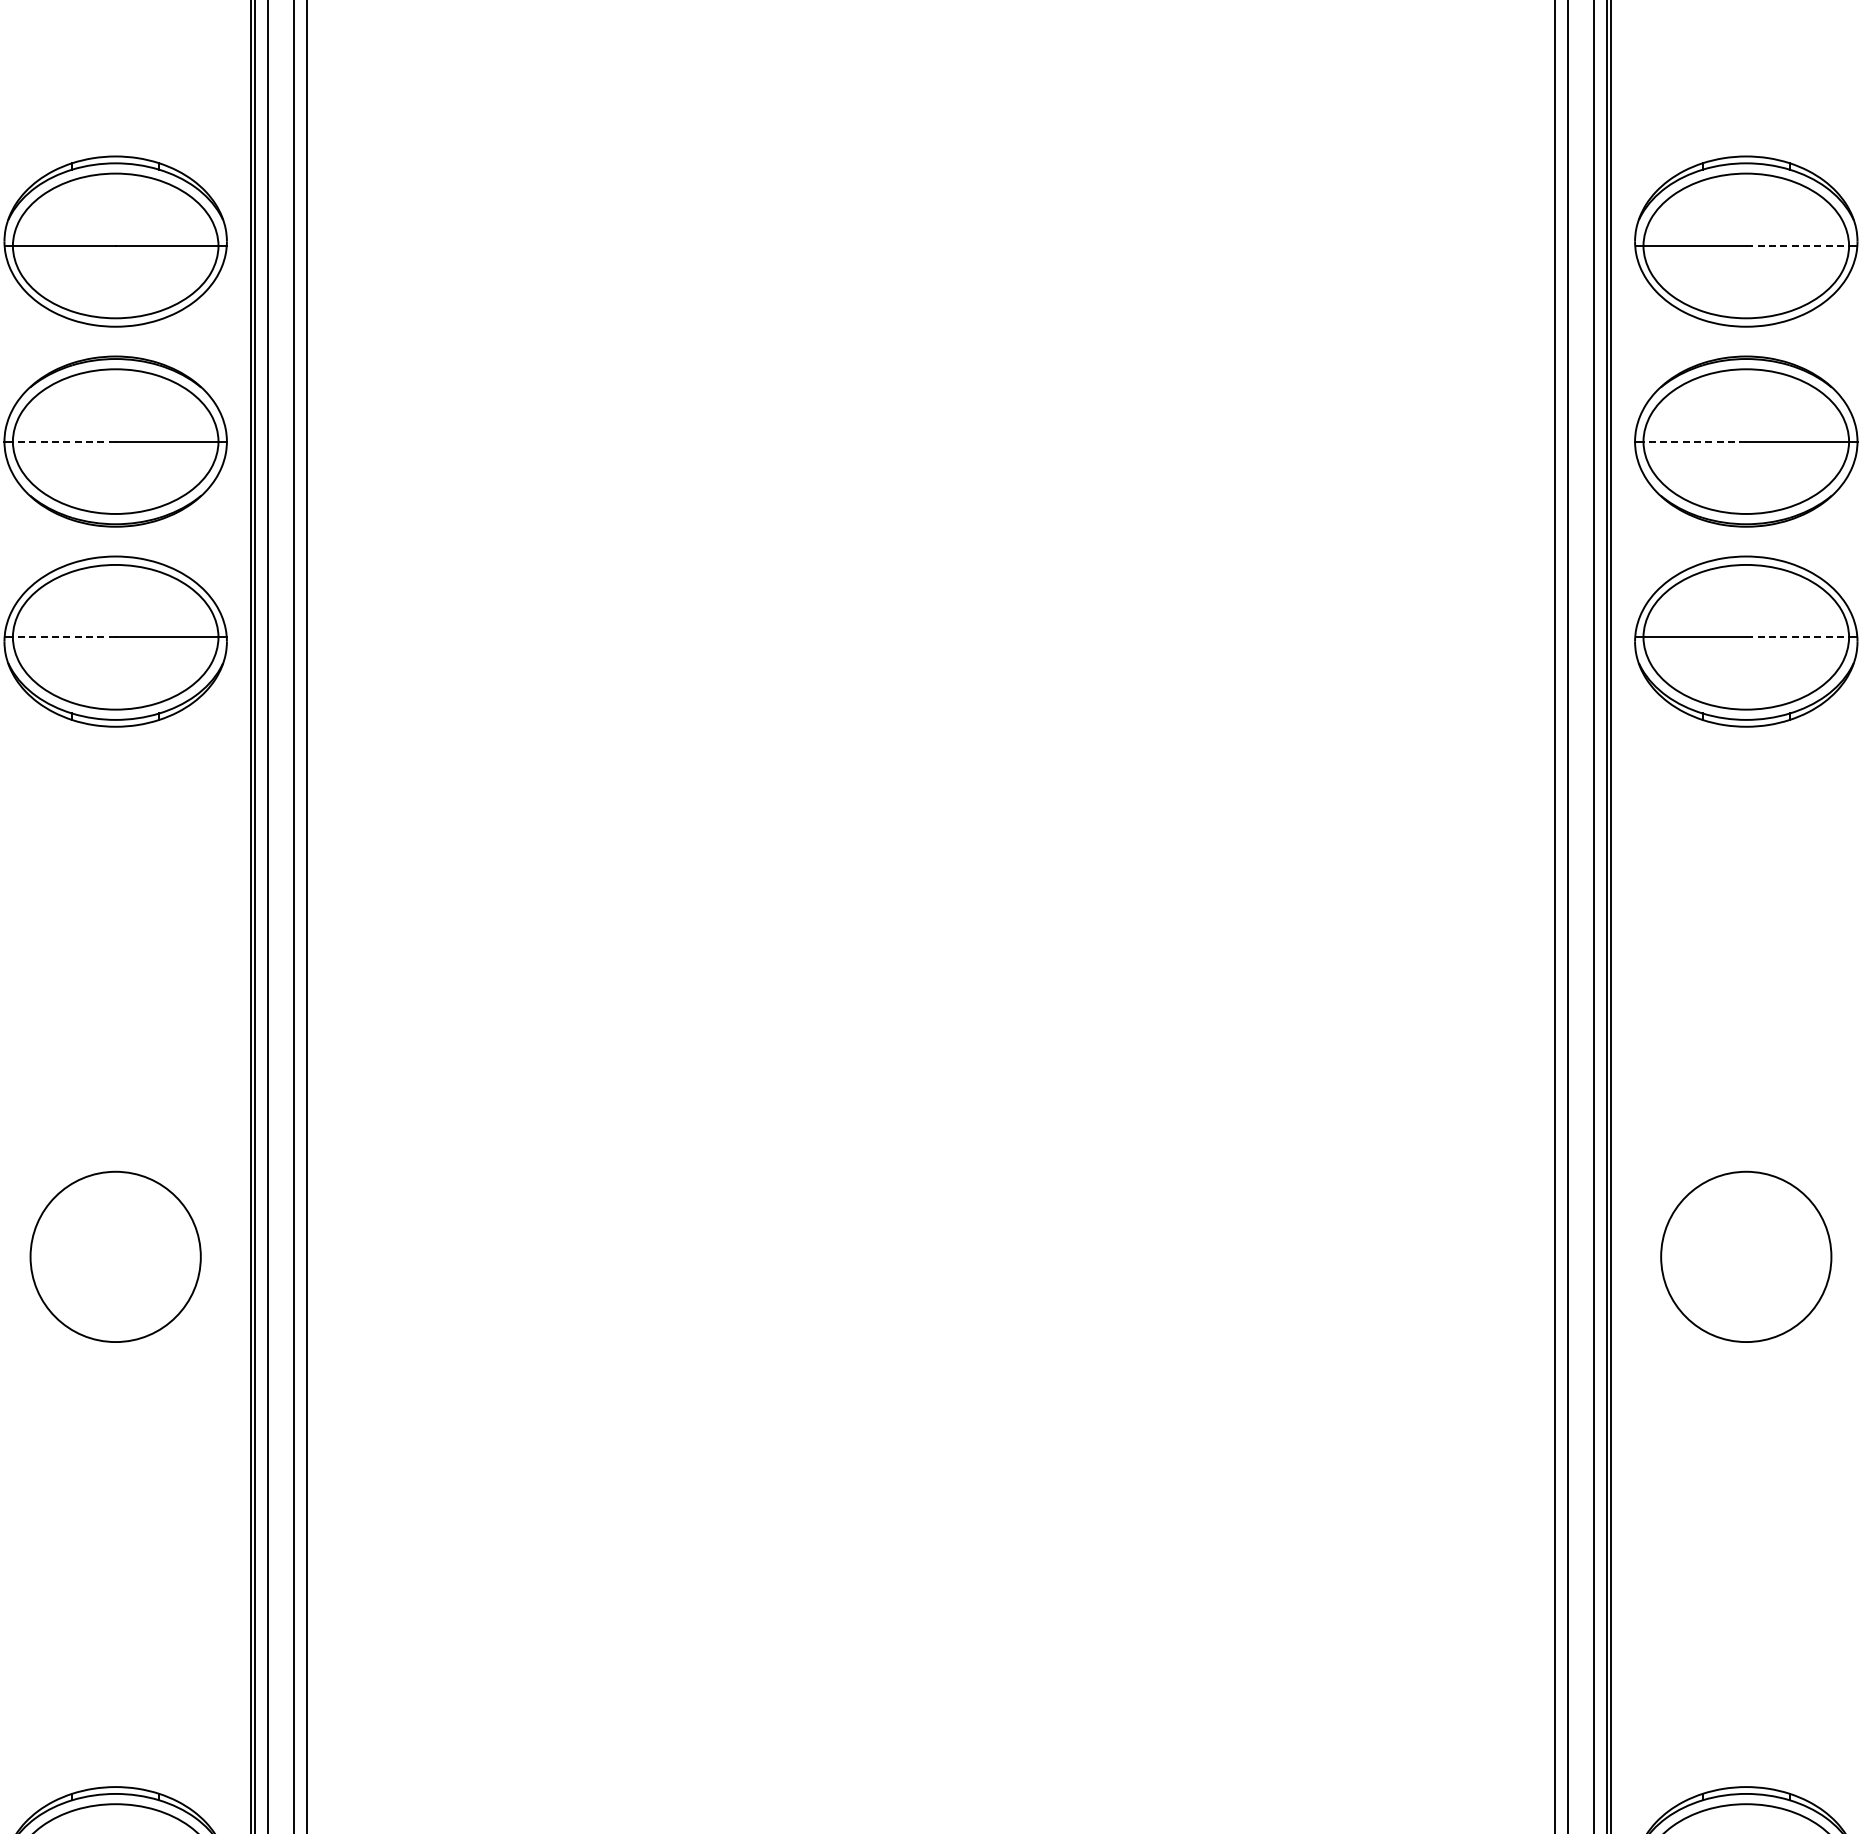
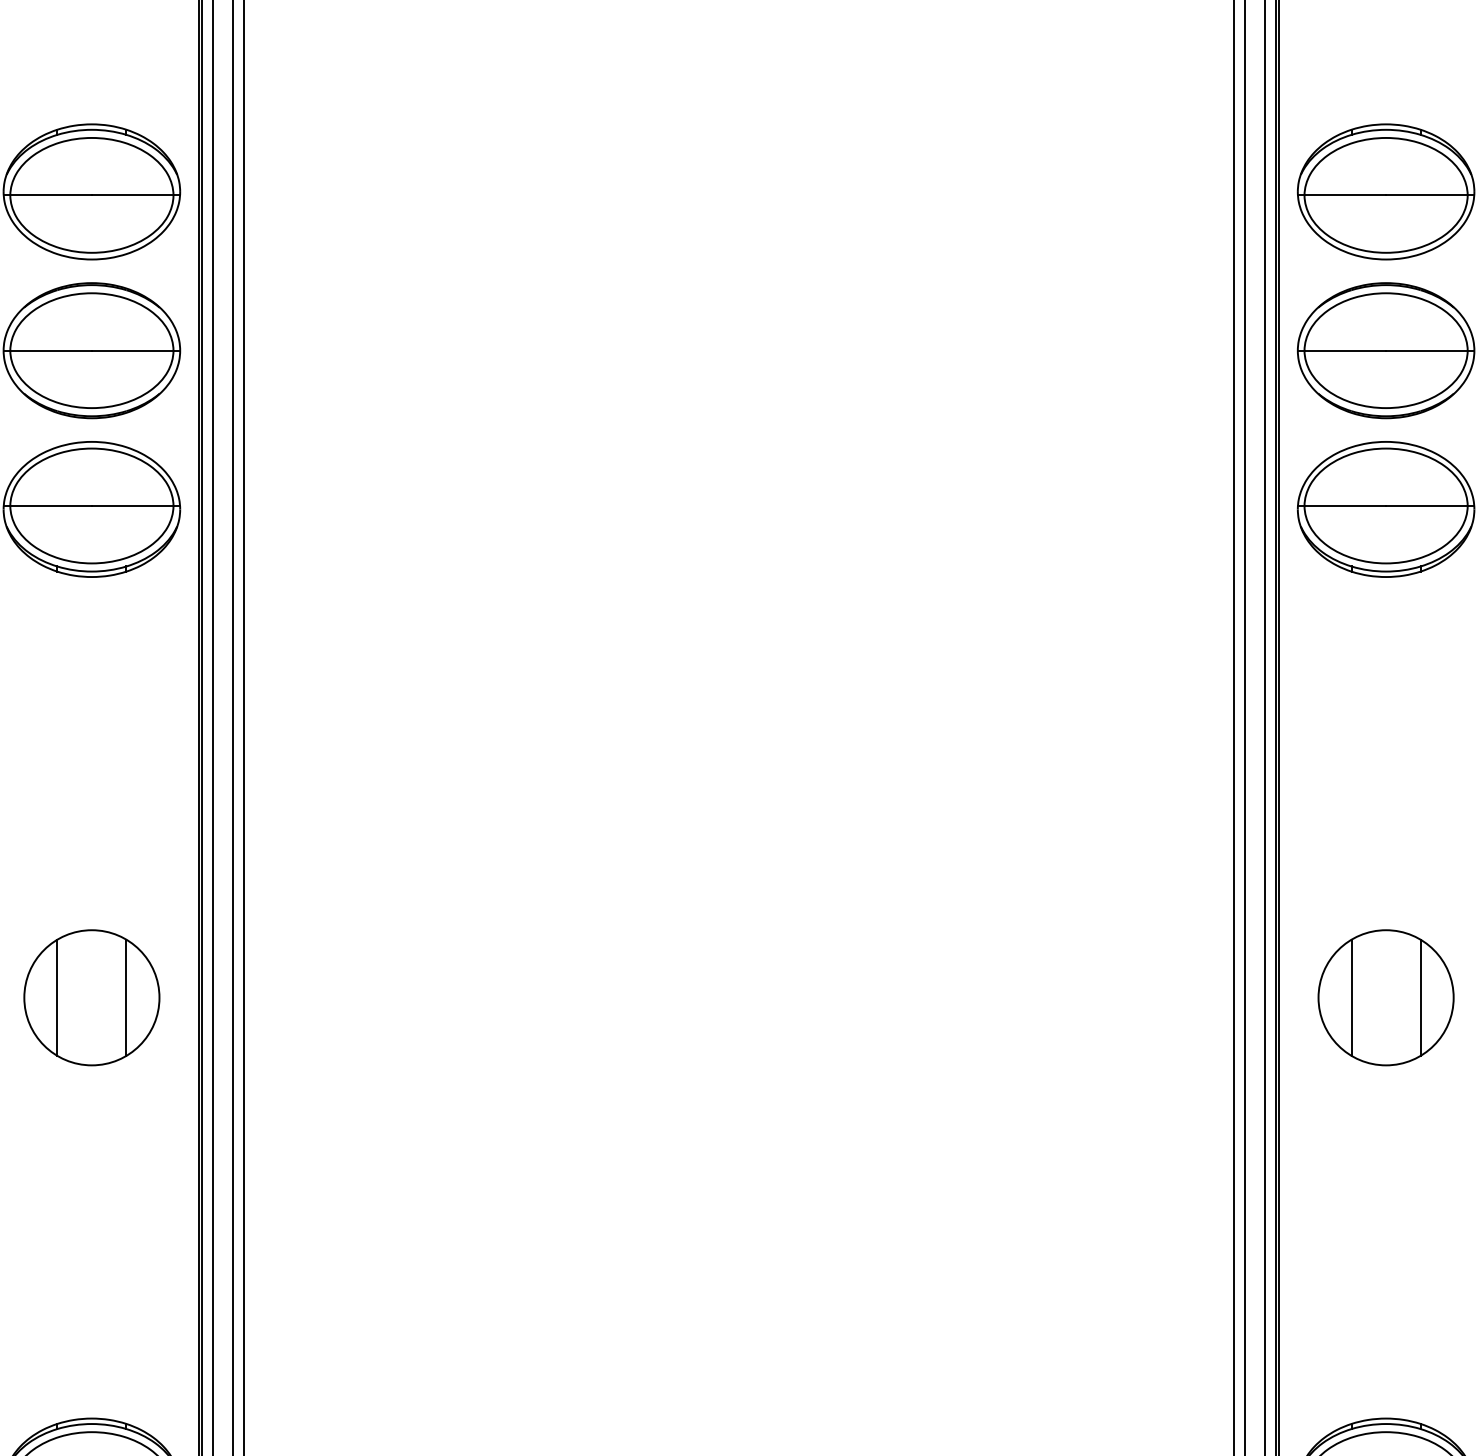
line: (1798, 245) -> (1427, 195), dashed -> solid
line: (63, 441) -> (50, 350), dashed -> solid
line: (1694, 441) -> (1345, 350), dashed -> solid
line: (63, 637) -> (50, 506), dashed -> solid
line: (1798, 637) -> (1427, 506), dashed -> solid
line: (72, 1256) -> (57, 997), added
line: (159, 1256) -> (126, 997), added
line: (1702, 1256) -> (1351, 997), added
line: (1789, 1256) -> (1420, 997), added

